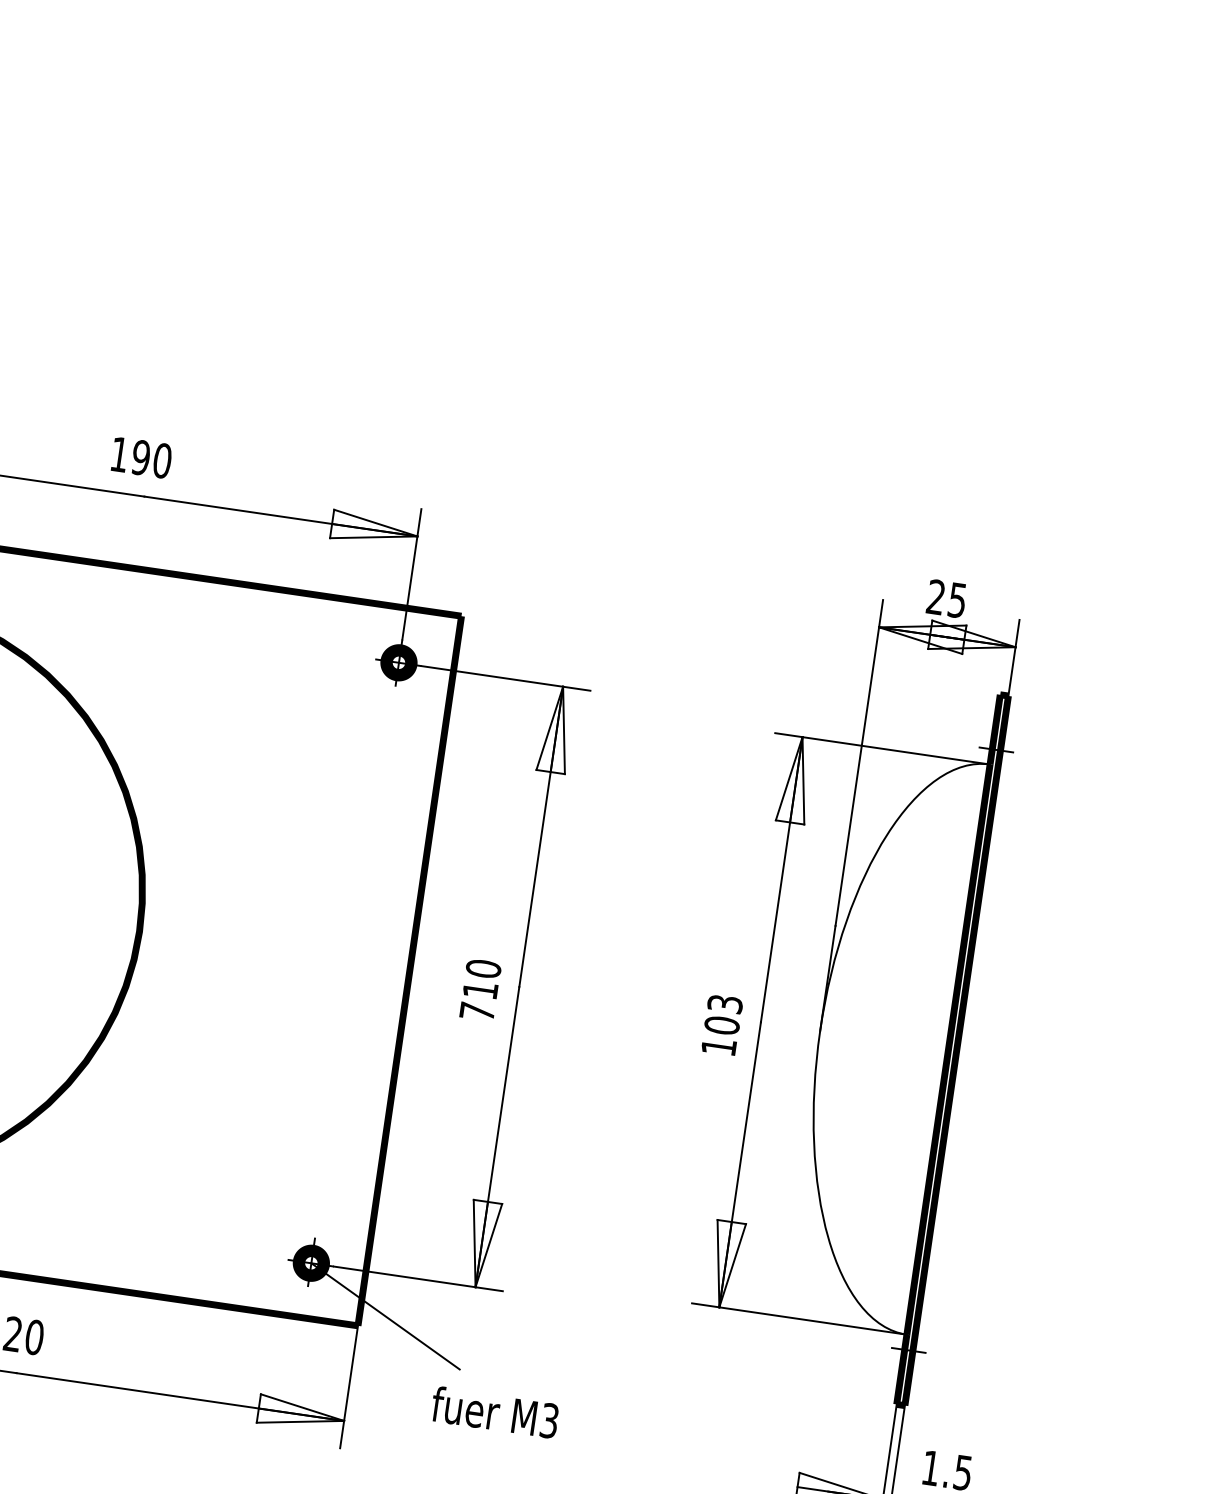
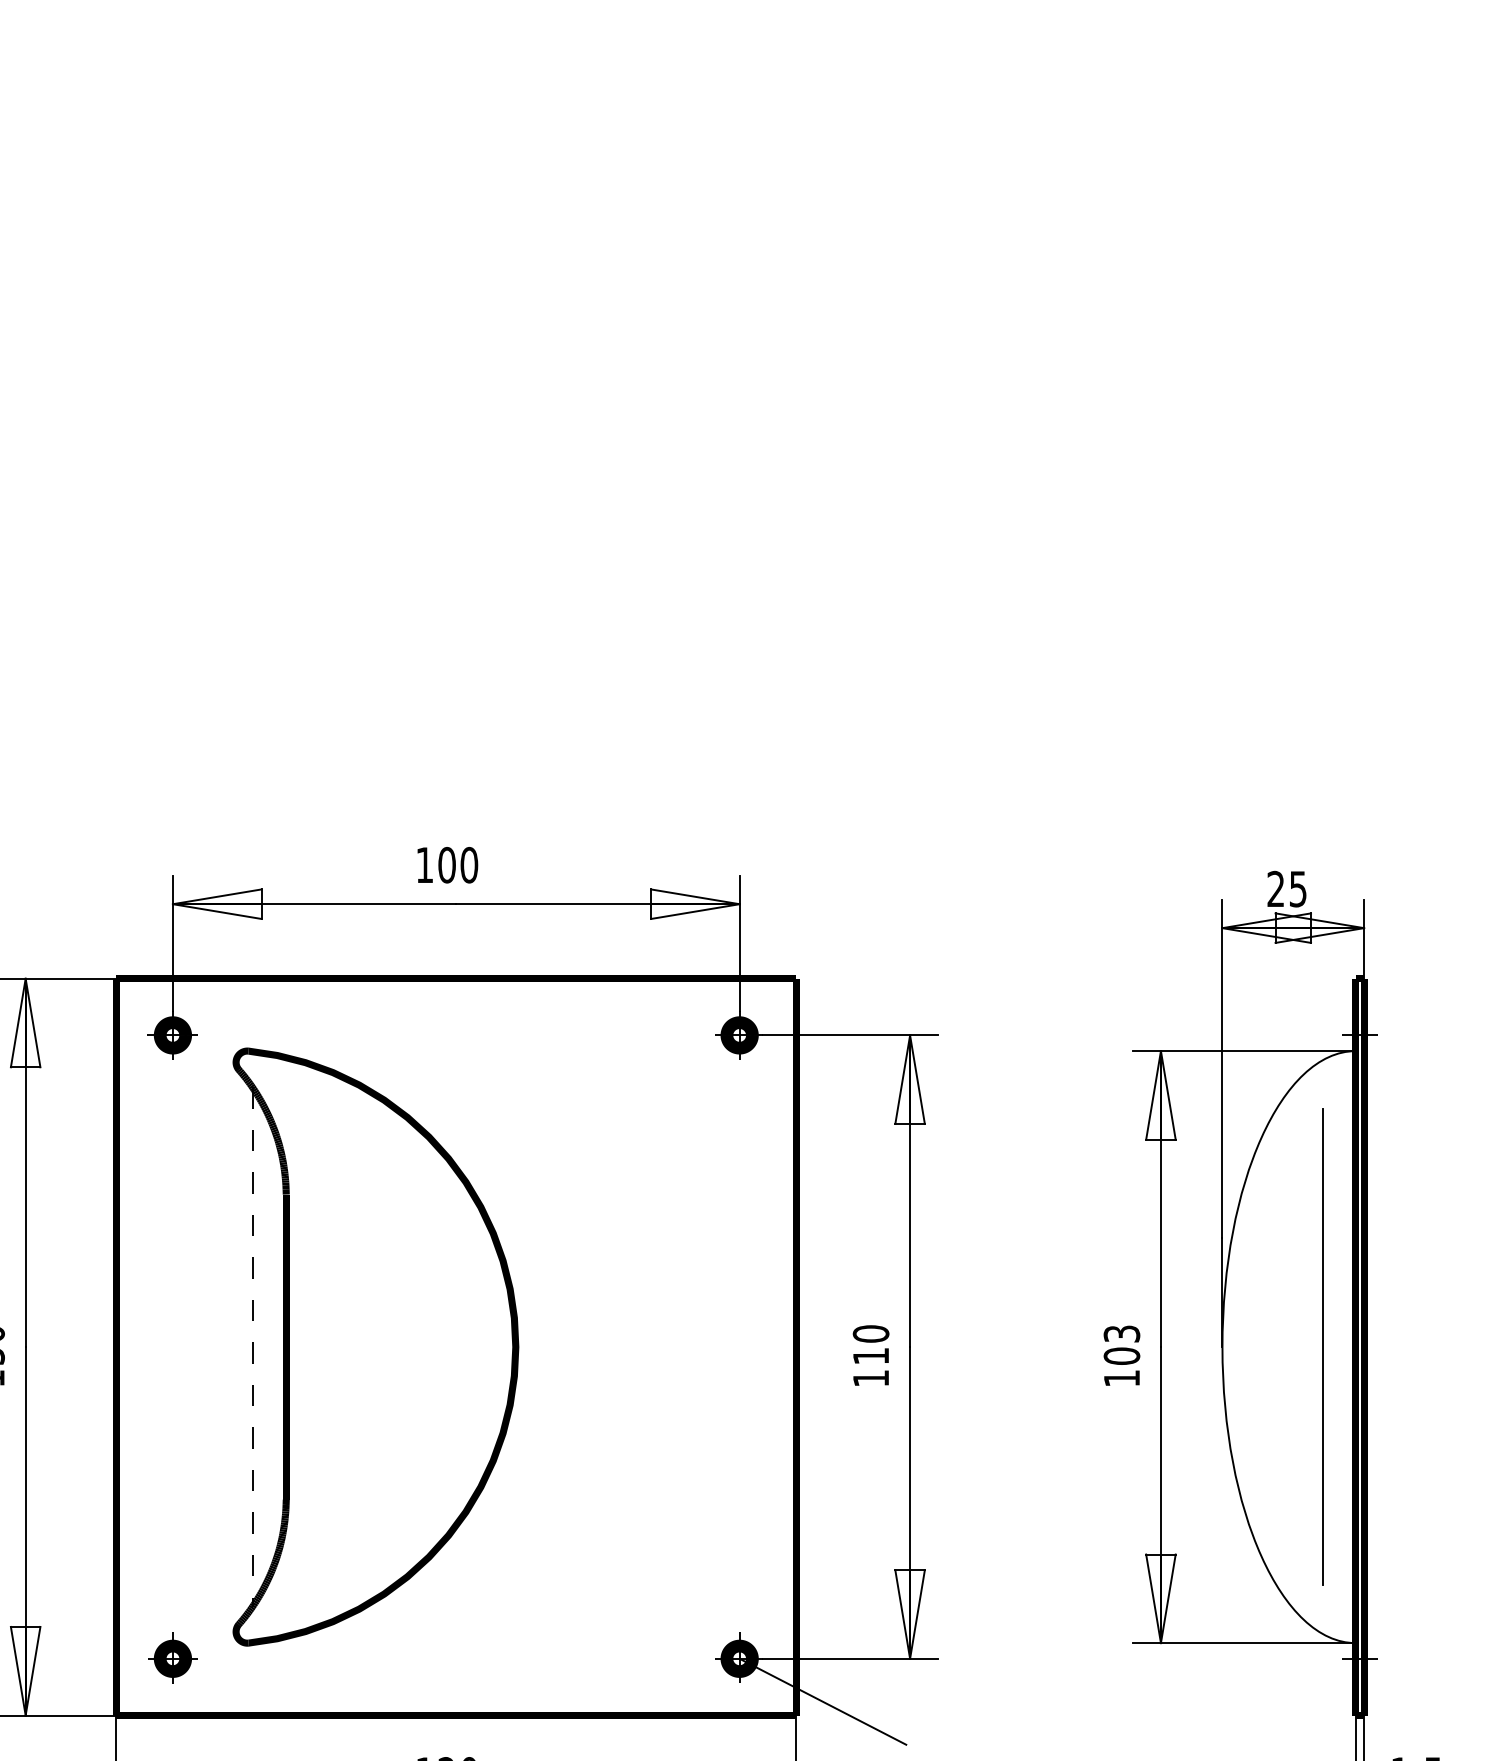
text: (140, 457) -> (446, 865), 190 -> 100
text: (476, 1011) -> (870, 1378), 710 -> 110
line: (917, 1044) -> (1323, 1346), added

